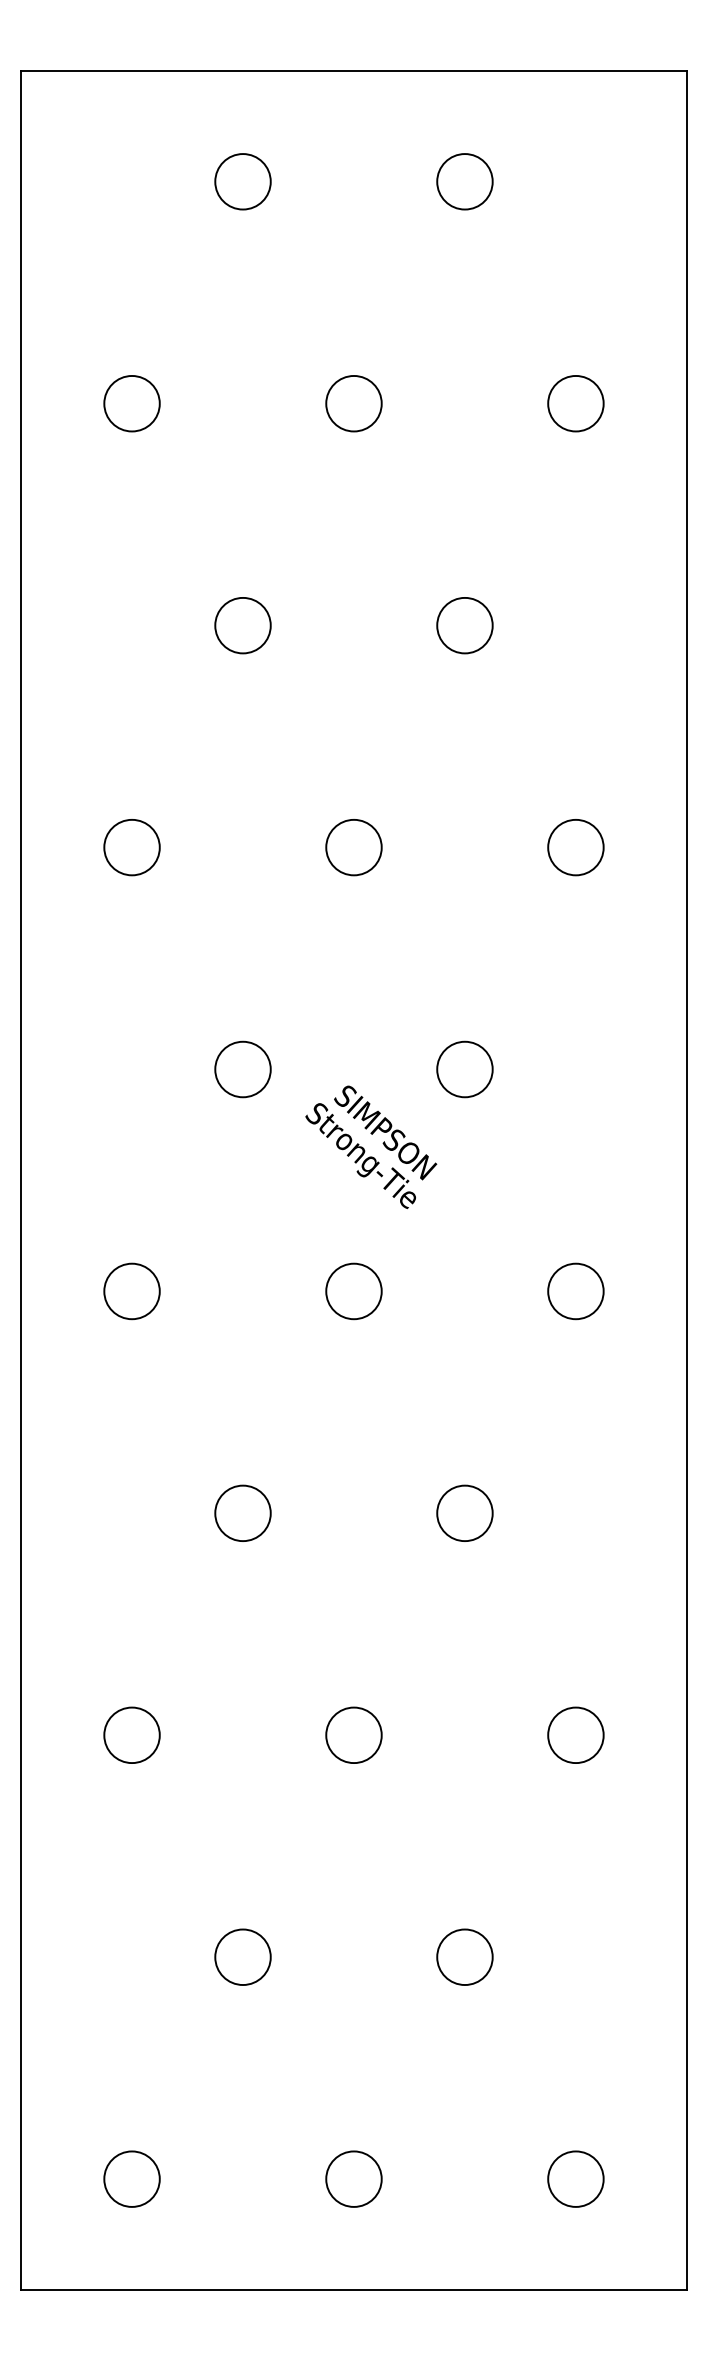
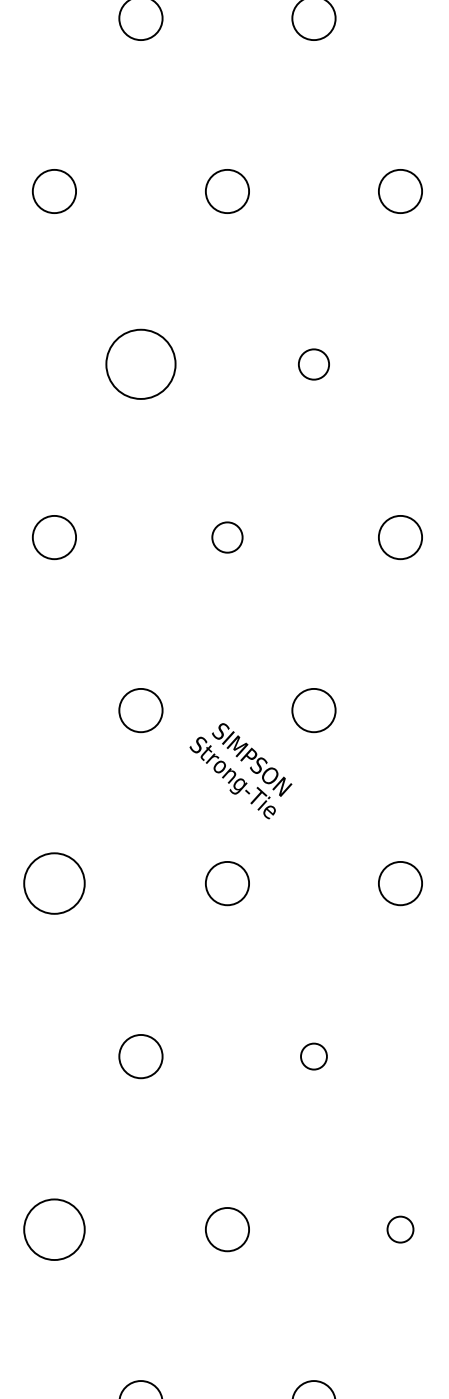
circle: (242, 625) -> (140, 364), size x1.6
circle: (464, 625) -> (313, 364), size x0.7
circle: (353, 847) -> (227, 537), size x0.7
circle: (131, 1291) -> (54, 883), size x1.4
circle: (464, 1513) -> (313, 1056), size x0.6
circle: (131, 1734) -> (54, 1228), size x1.4
circle: (575, 1735) -> (400, 1229), size x0.6

